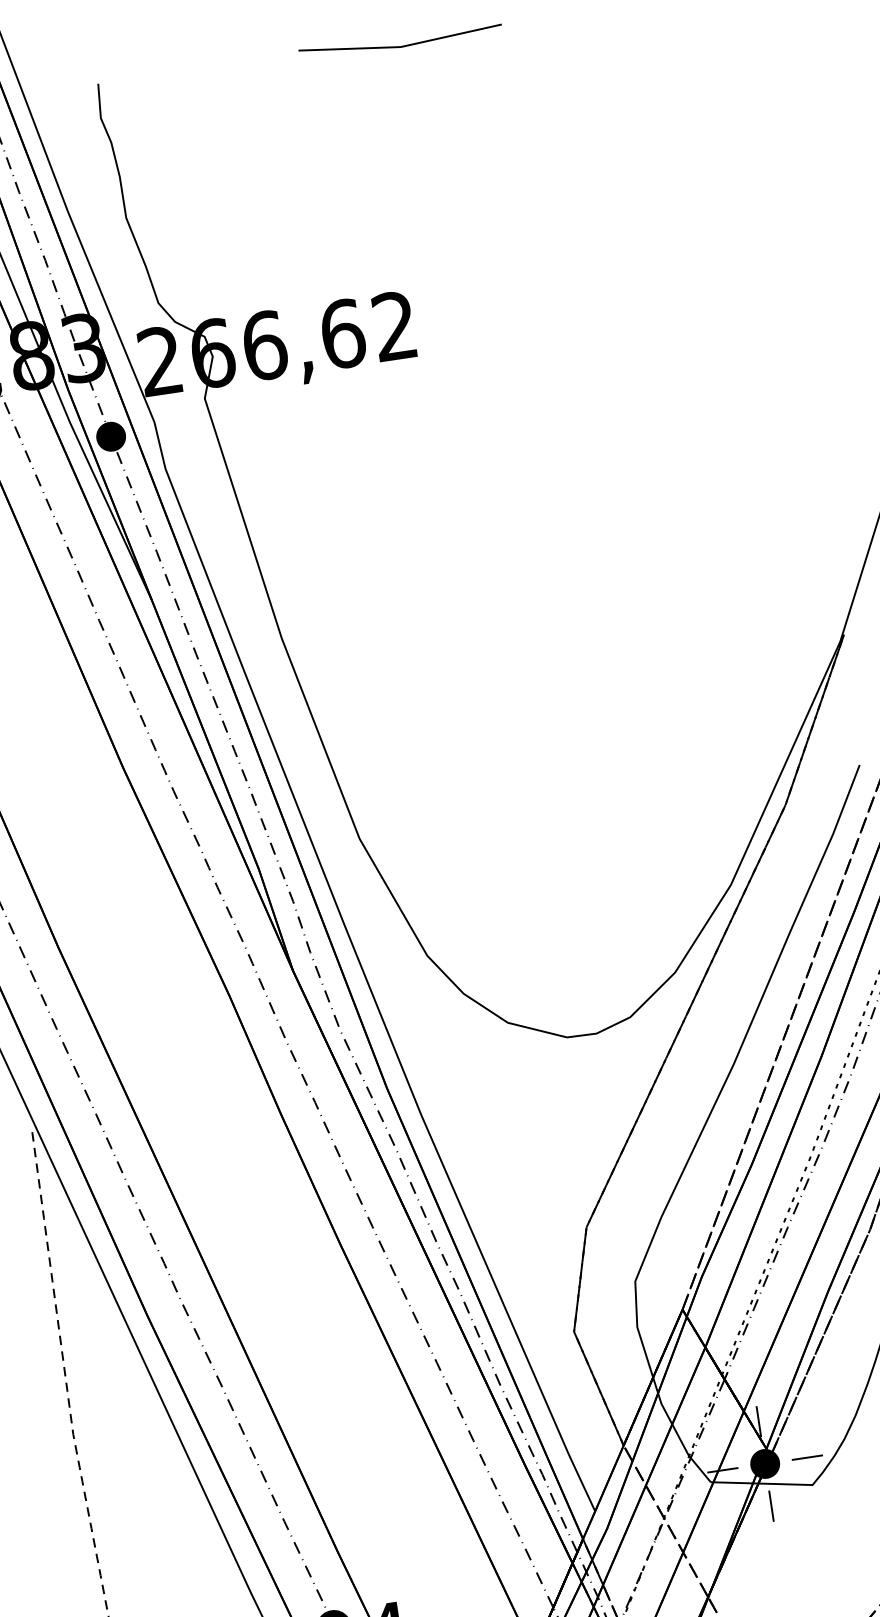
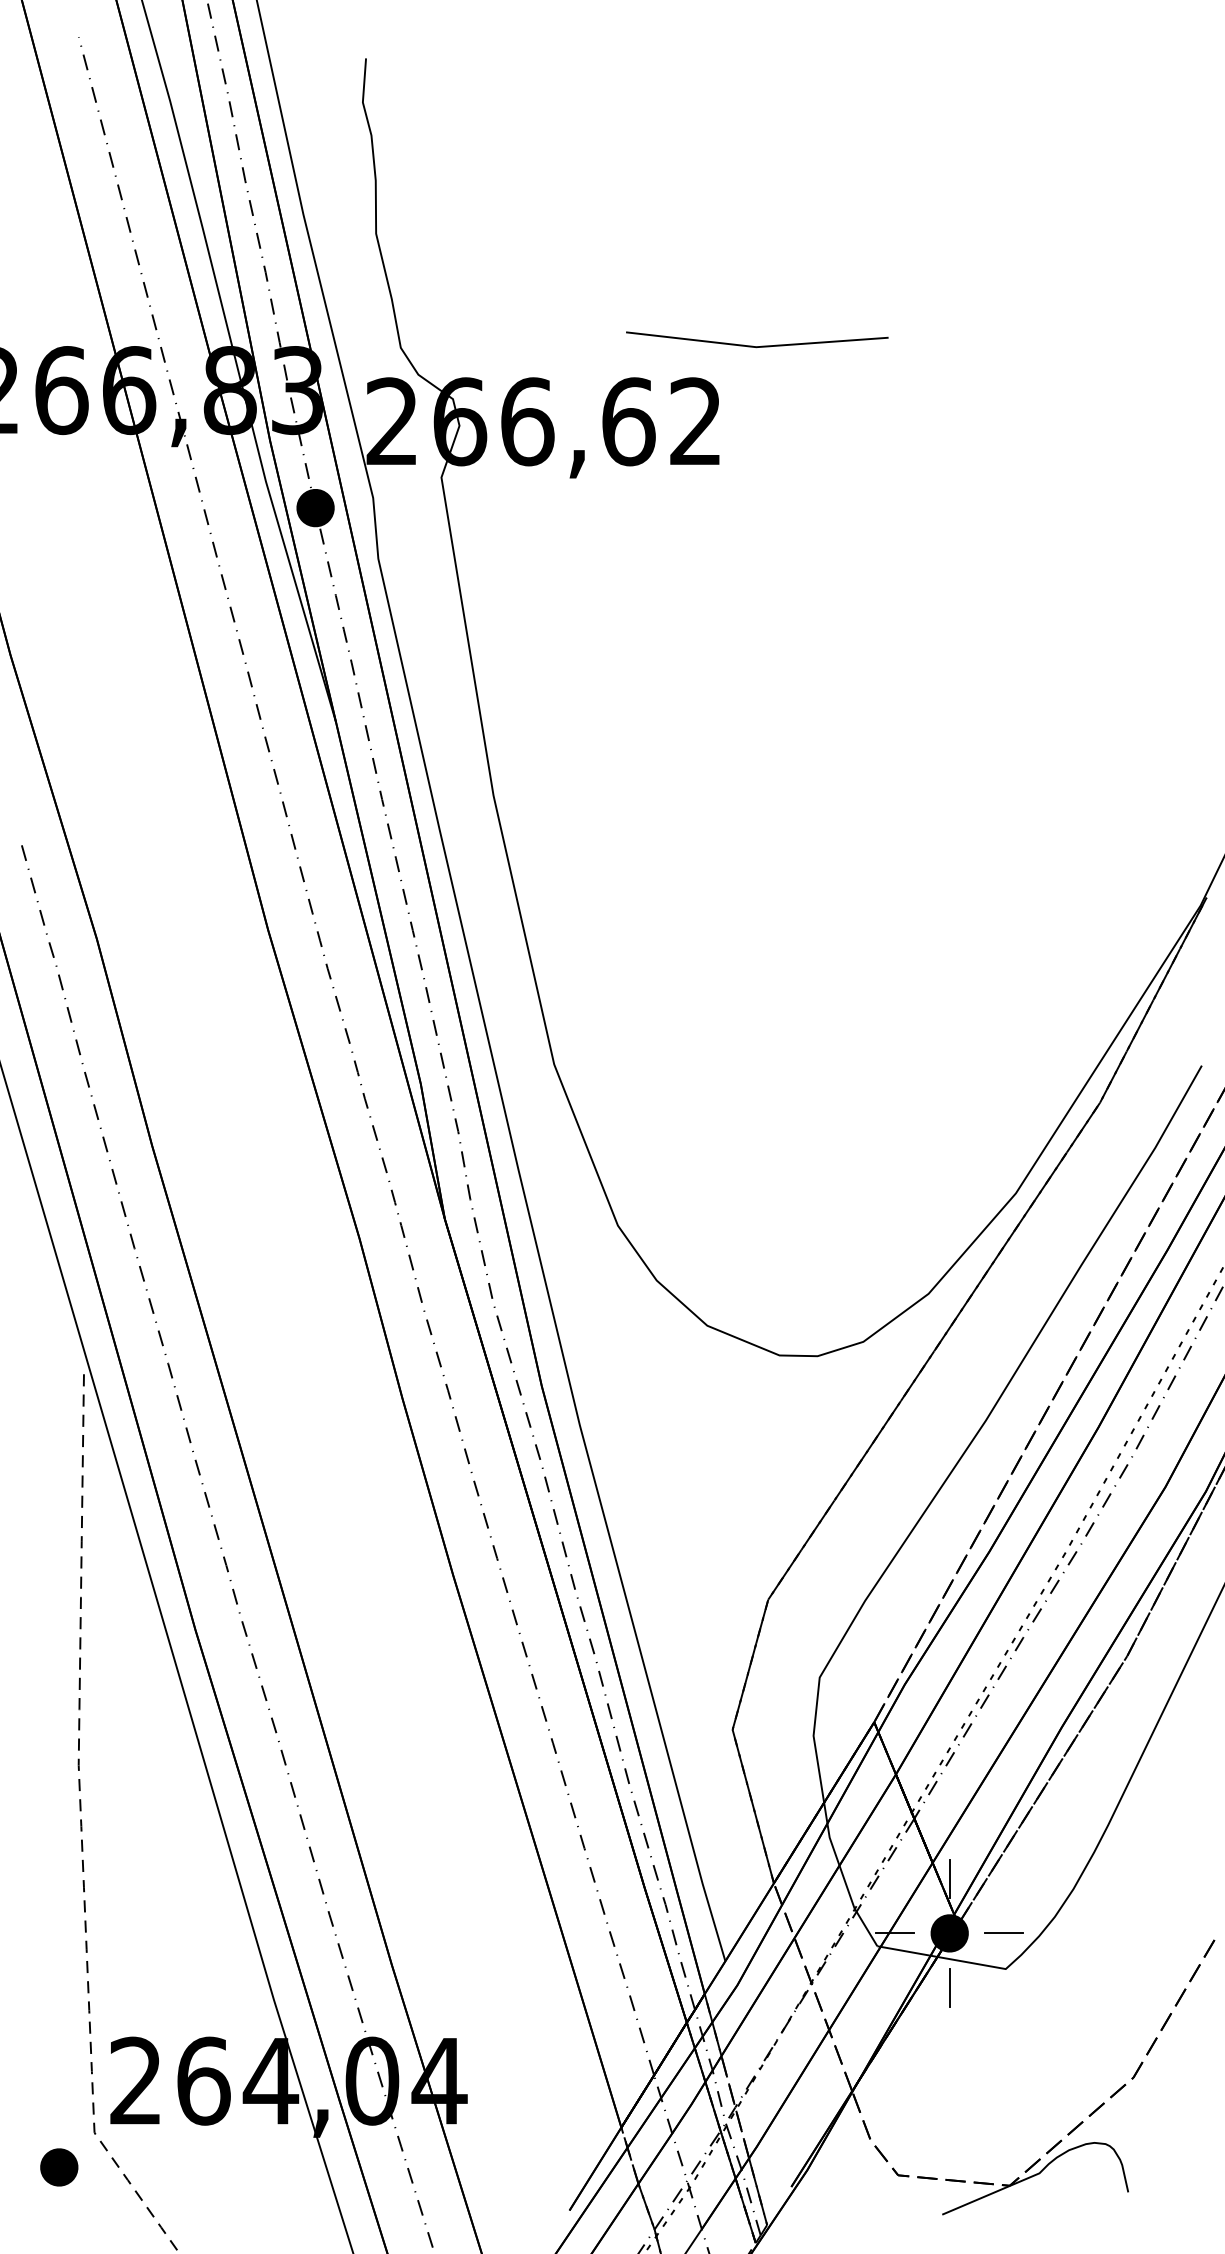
line: (401, 46) -> (757, 346), moved

